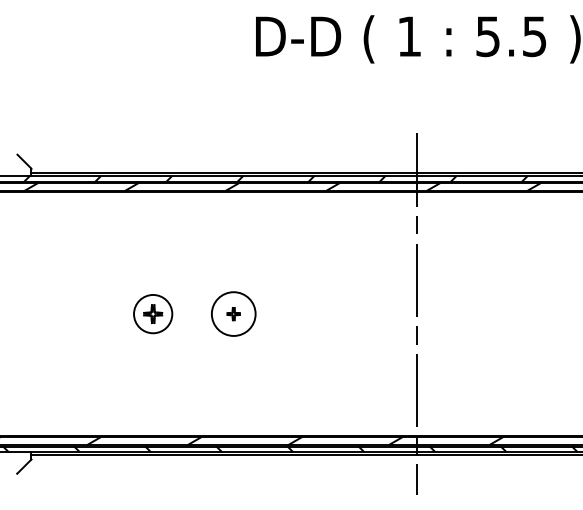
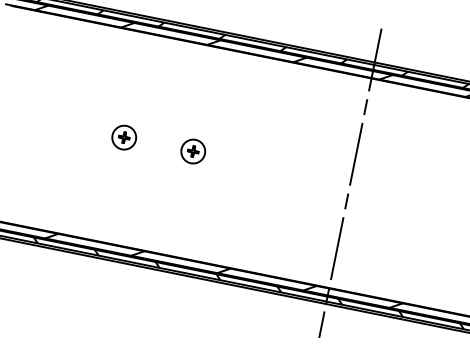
part: (152, 313) -> (123, 137), size x0.71
circle: (233, 313) -> (193, 151), size x0.62

